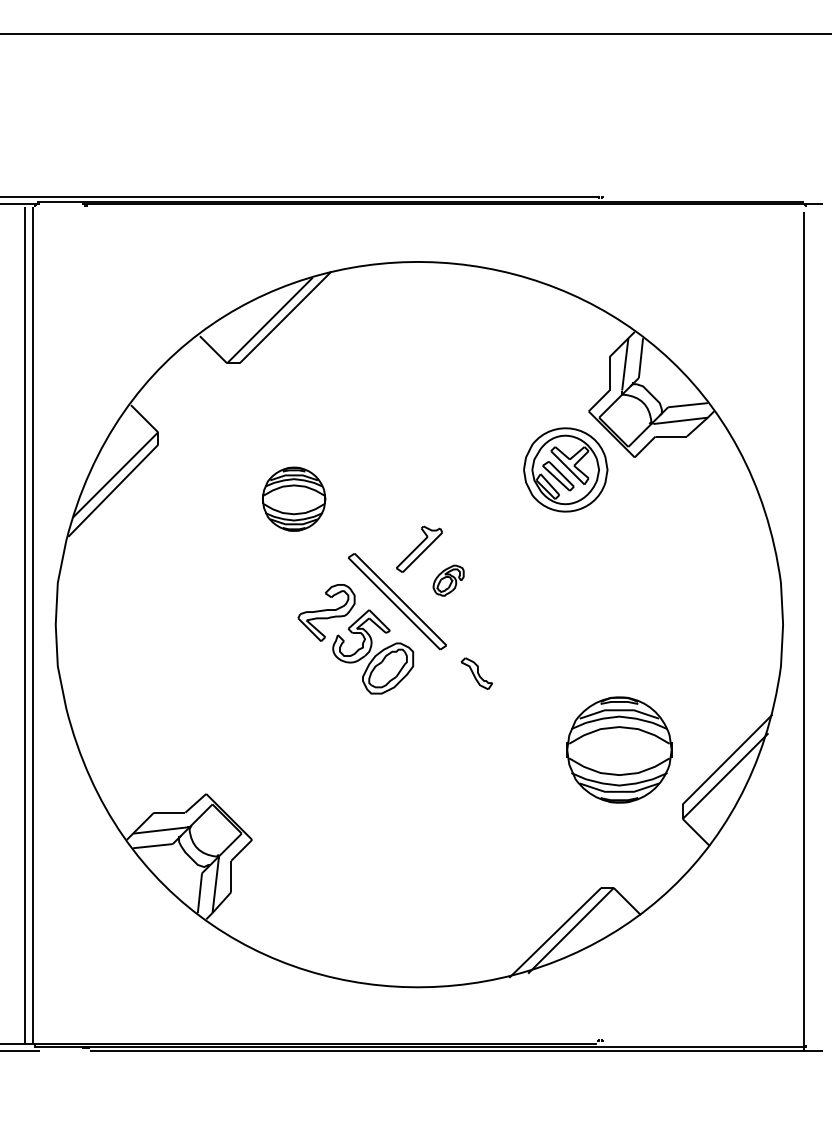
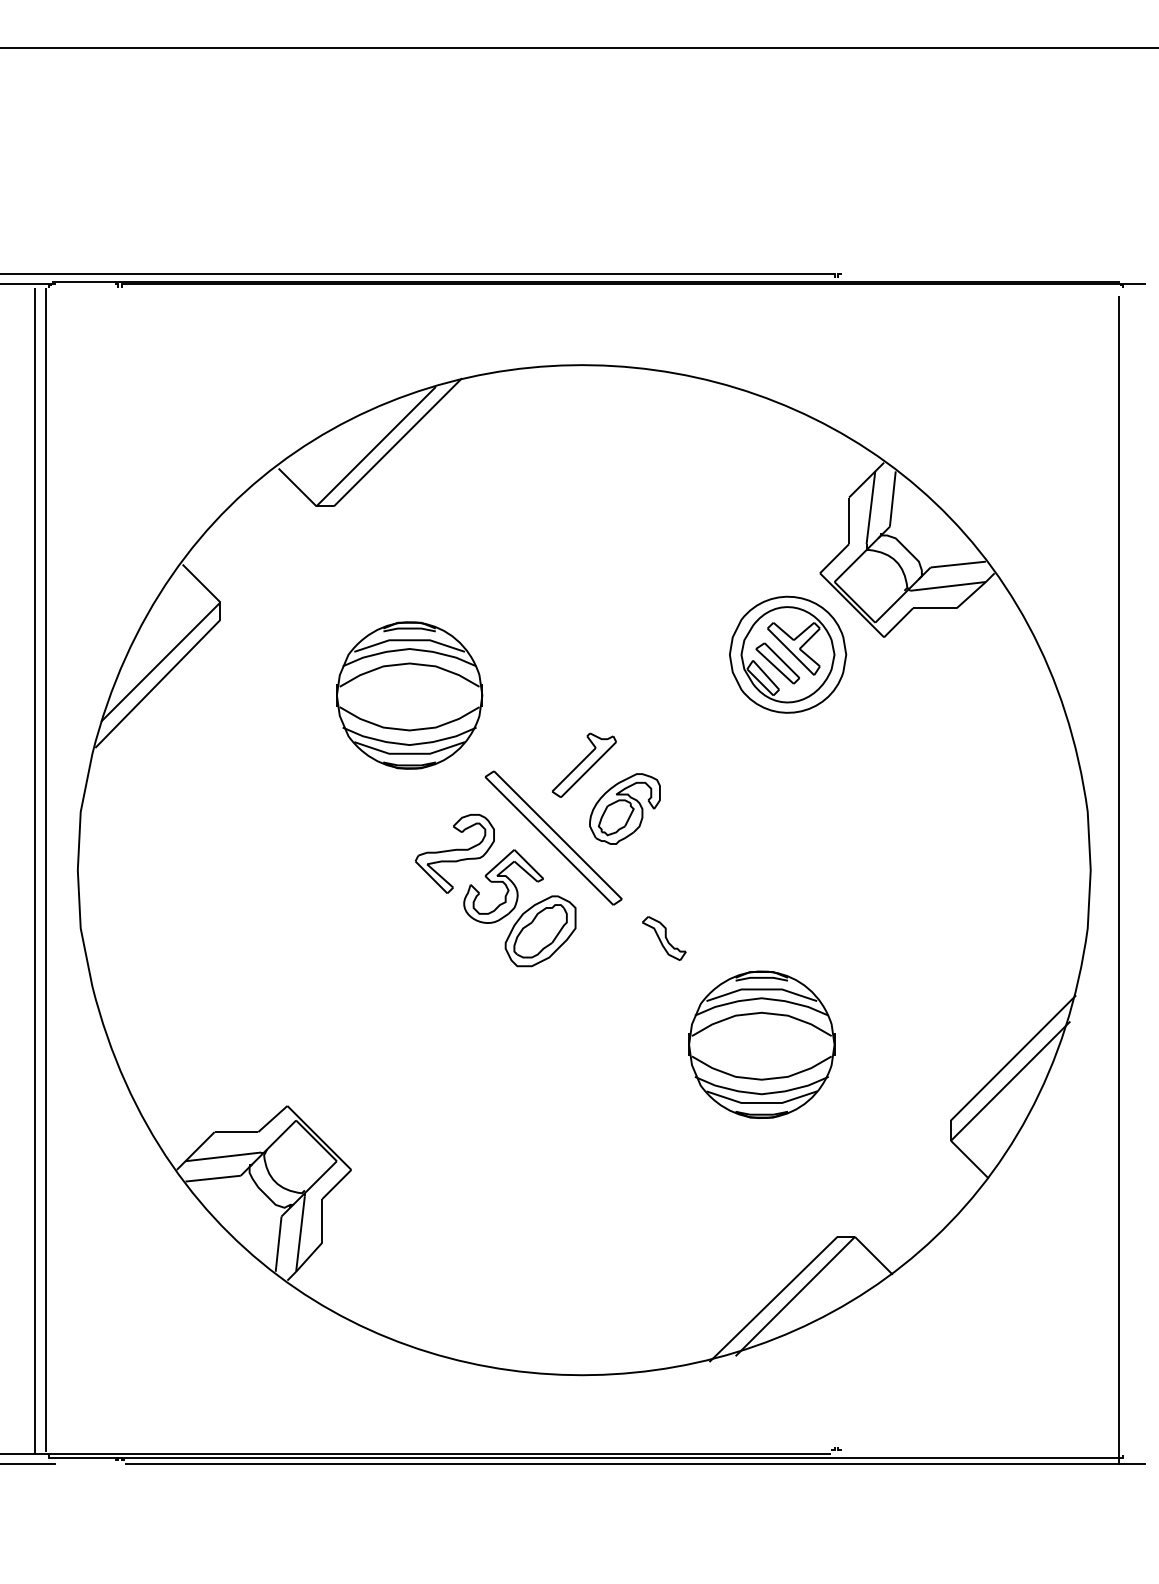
part: (293, 499) -> (409, 695), size x1.67
part: (448, 580) -> (624, 808), size x1.67
part: (619, 749) -> (761, 1044), moved

